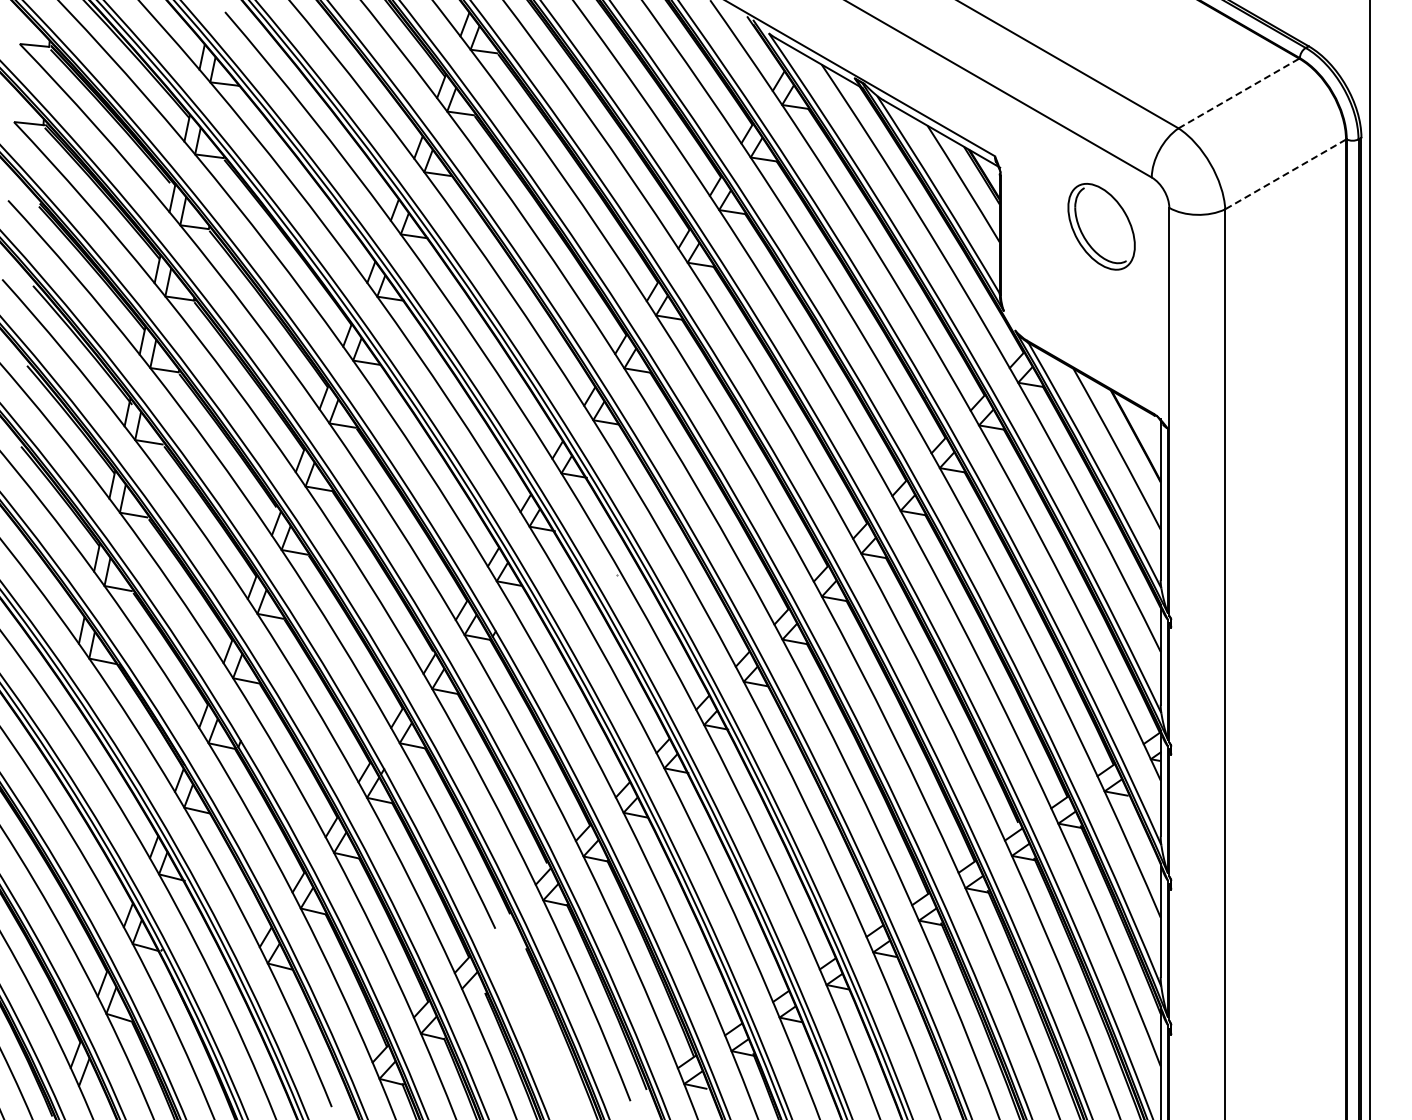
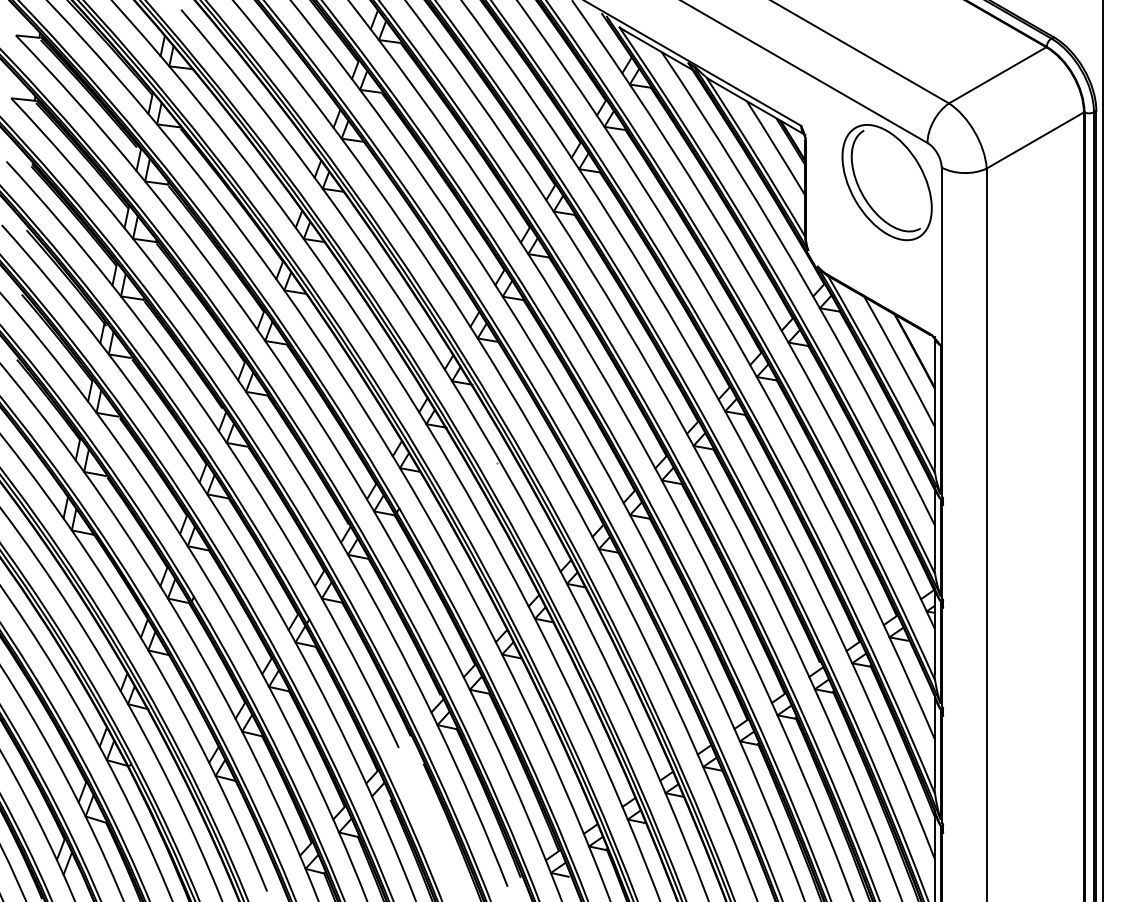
line: (1238, 93) -> (997, 75), dashed -> solid
line: (1285, 174) -> (1035, 140), dashed -> solid
part: (1101, 226) -> (886, 182), size x1.67

